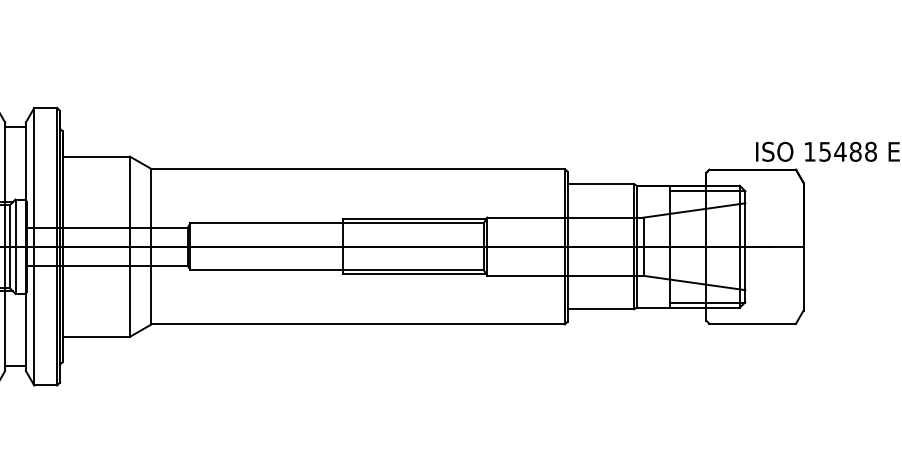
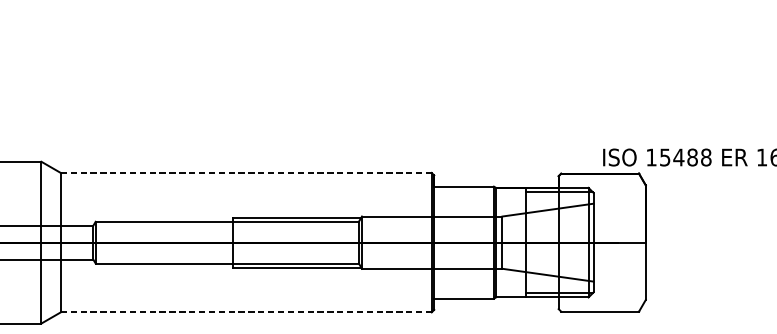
line: (358, 169) -> (246, 173), solid -> dashed
line: (358, 324) -> (246, 312), solid -> dashed

